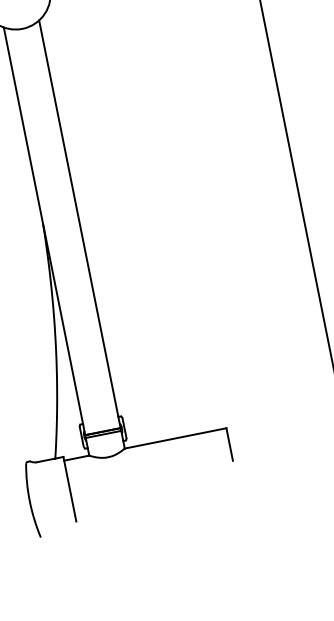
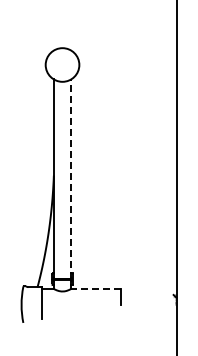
line: (80, 224) -> (71, 179), solid -> dashed
line: (176, 437) -> (96, 288), solid -> dashed

